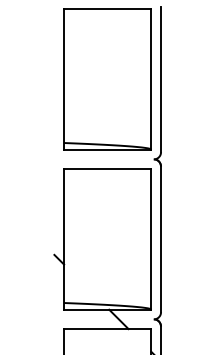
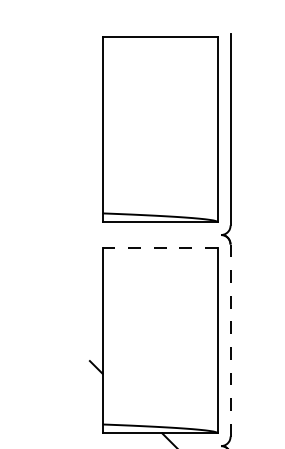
line: (107, 169) -> (159, 248), solid -> dashed
line: (161, 239) -> (231, 340), solid -> dashed

